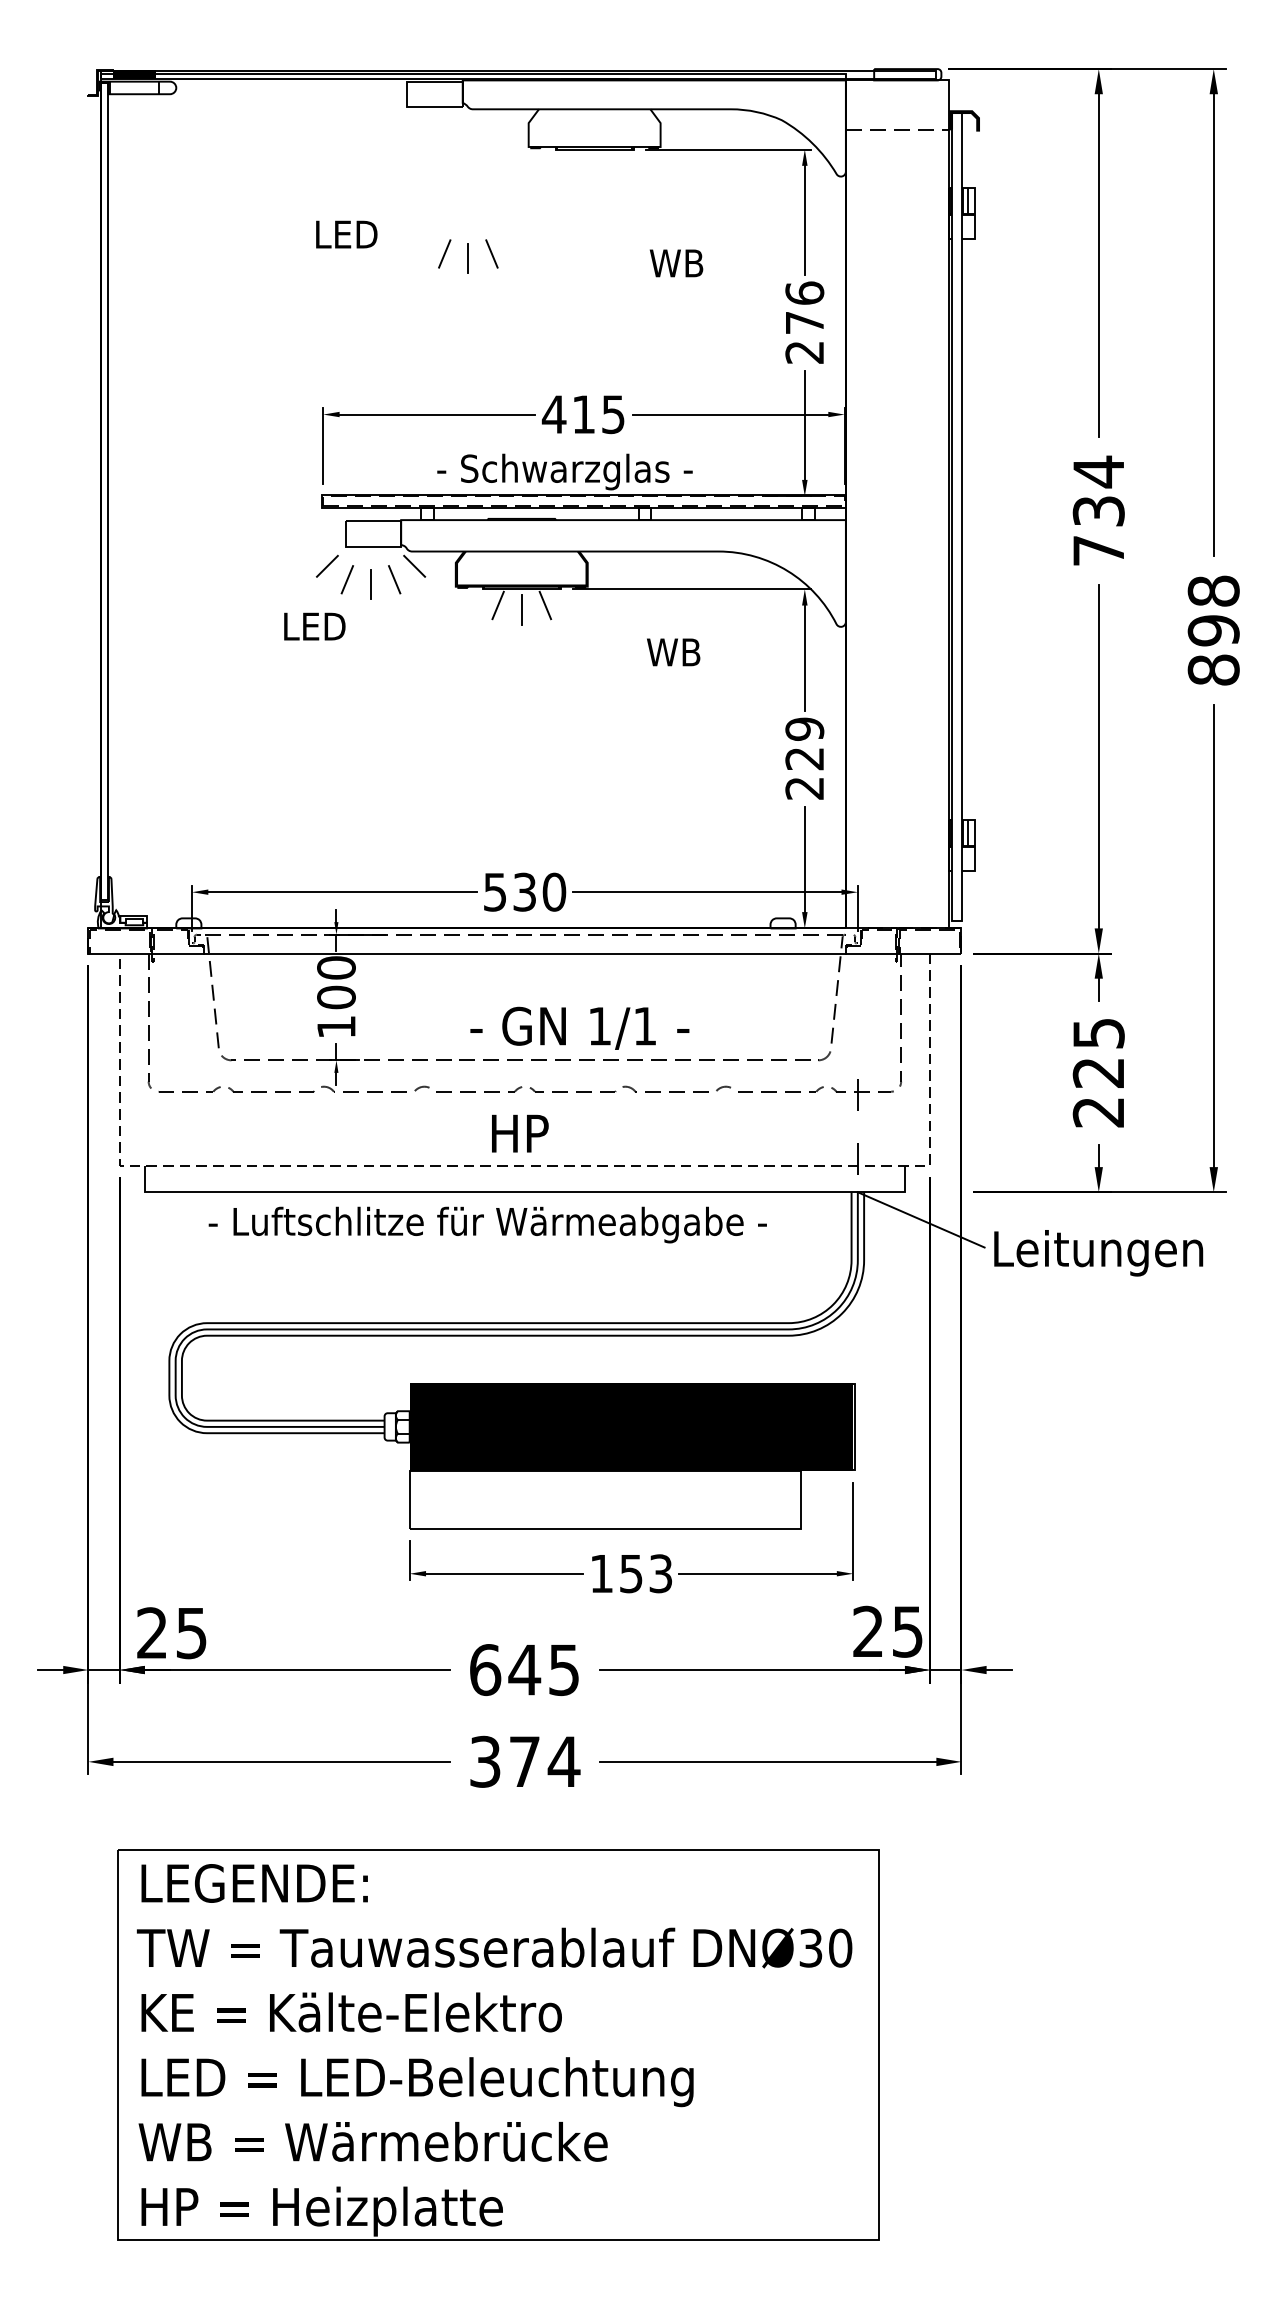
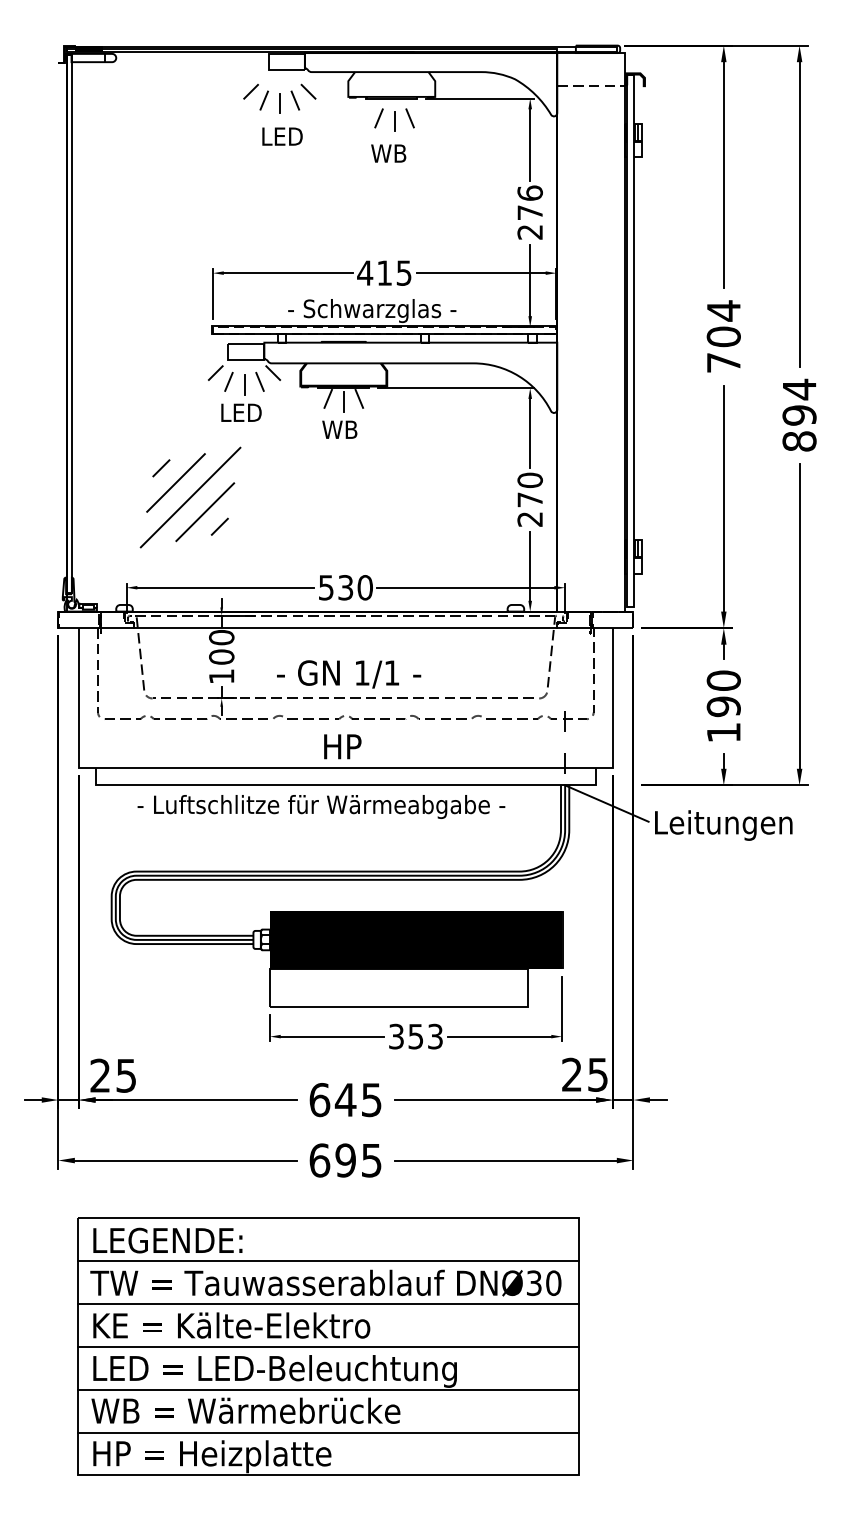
part: (424, 149) -> (279, 98), added
text: (346, 234) -> (282, 136), moved
part: (468, 255) -> (394, 119), moved
text: (676, 263) -> (388, 153), moved
text: (1098, 510) -> (723, 336), 734 -> 704
text: (1213, 591) -> (799, 389), 898 -> 894
text: (314, 626) -> (241, 412), moved
text: (673, 651) -> (339, 429), moved
text: (803, 743) -> (529, 489), 229 -> 270
part: (289, 755) -> (190, 497), added
text: (580, 1028) -> (349, 674), moved
text: (1098, 1072) -> (723, 706), 225 -> 190
line: (524, 1165) -> (345, 767), dashed -> solid
text: (601, 1573) -> (396, 1036), 153 -> 353
text: (524, 1761) -> (345, 1160), 374 -> 695
line: (498, 1915) -> (328, 1261), added
line: (498, 1980) -> (328, 1304), added
line: (498, 2044) -> (328, 1346), added
line: (498, 2109) -> (328, 1389), added
line: (498, 2174) -> (328, 1432), added

